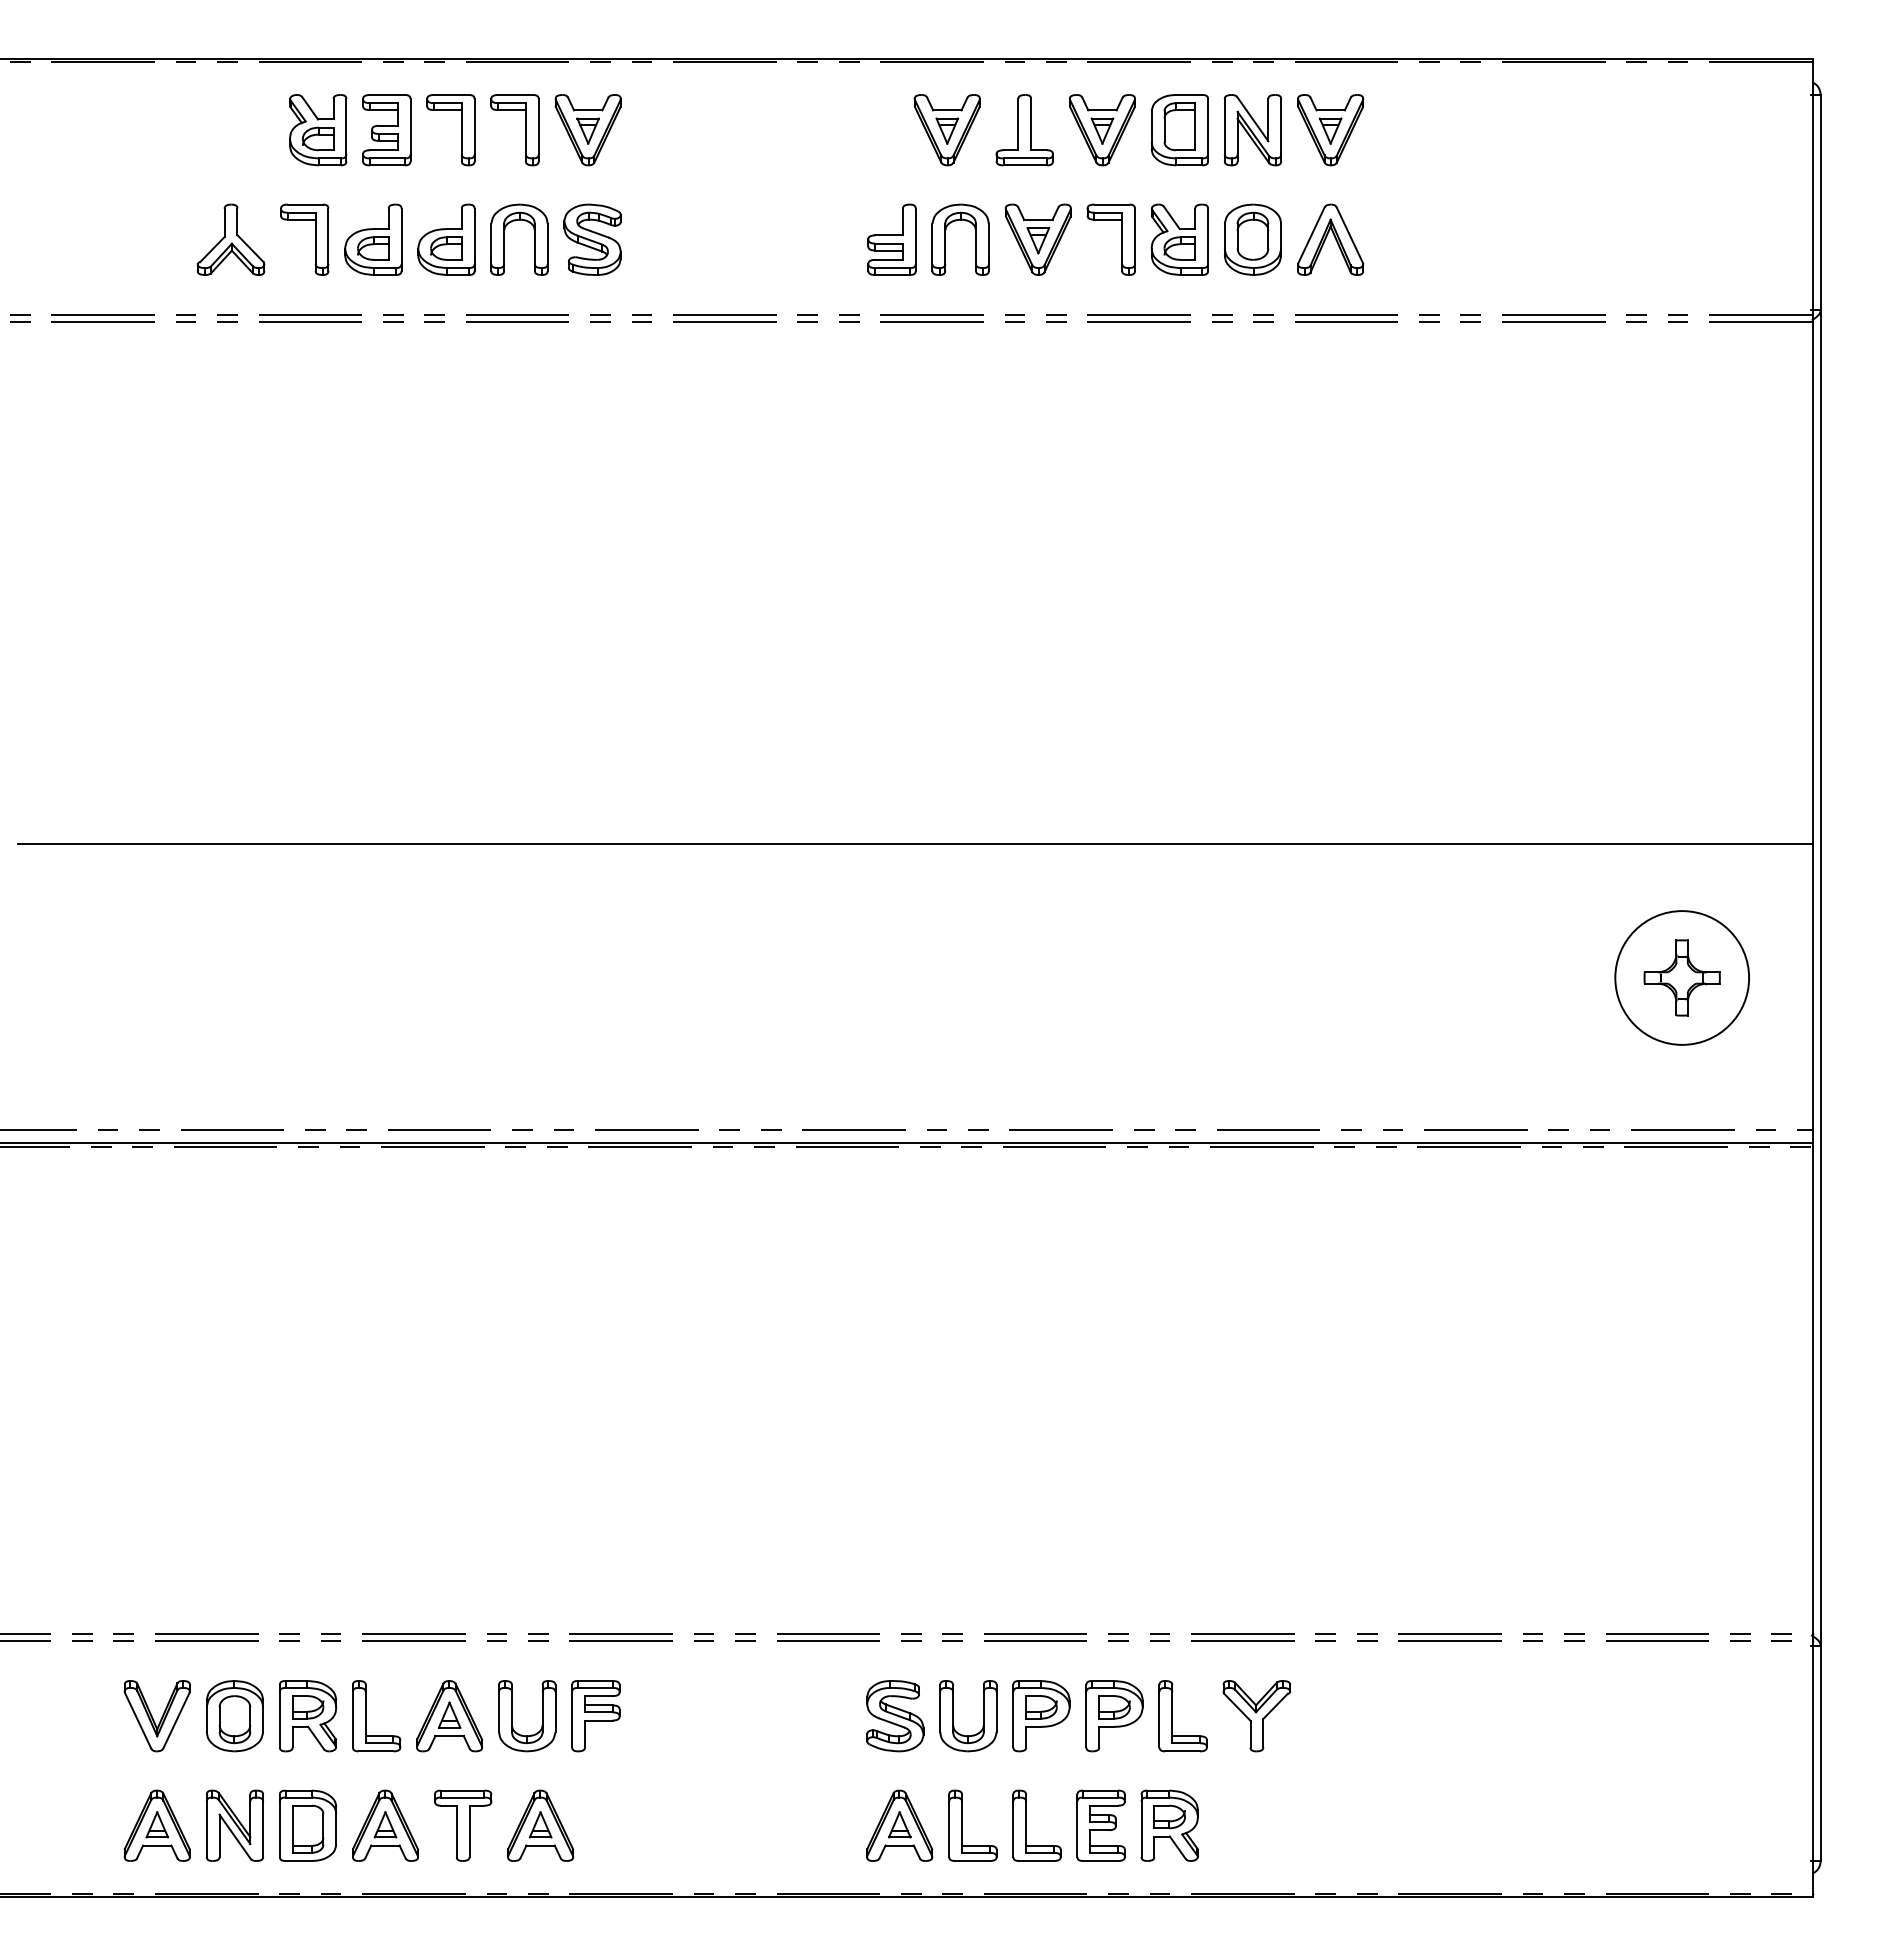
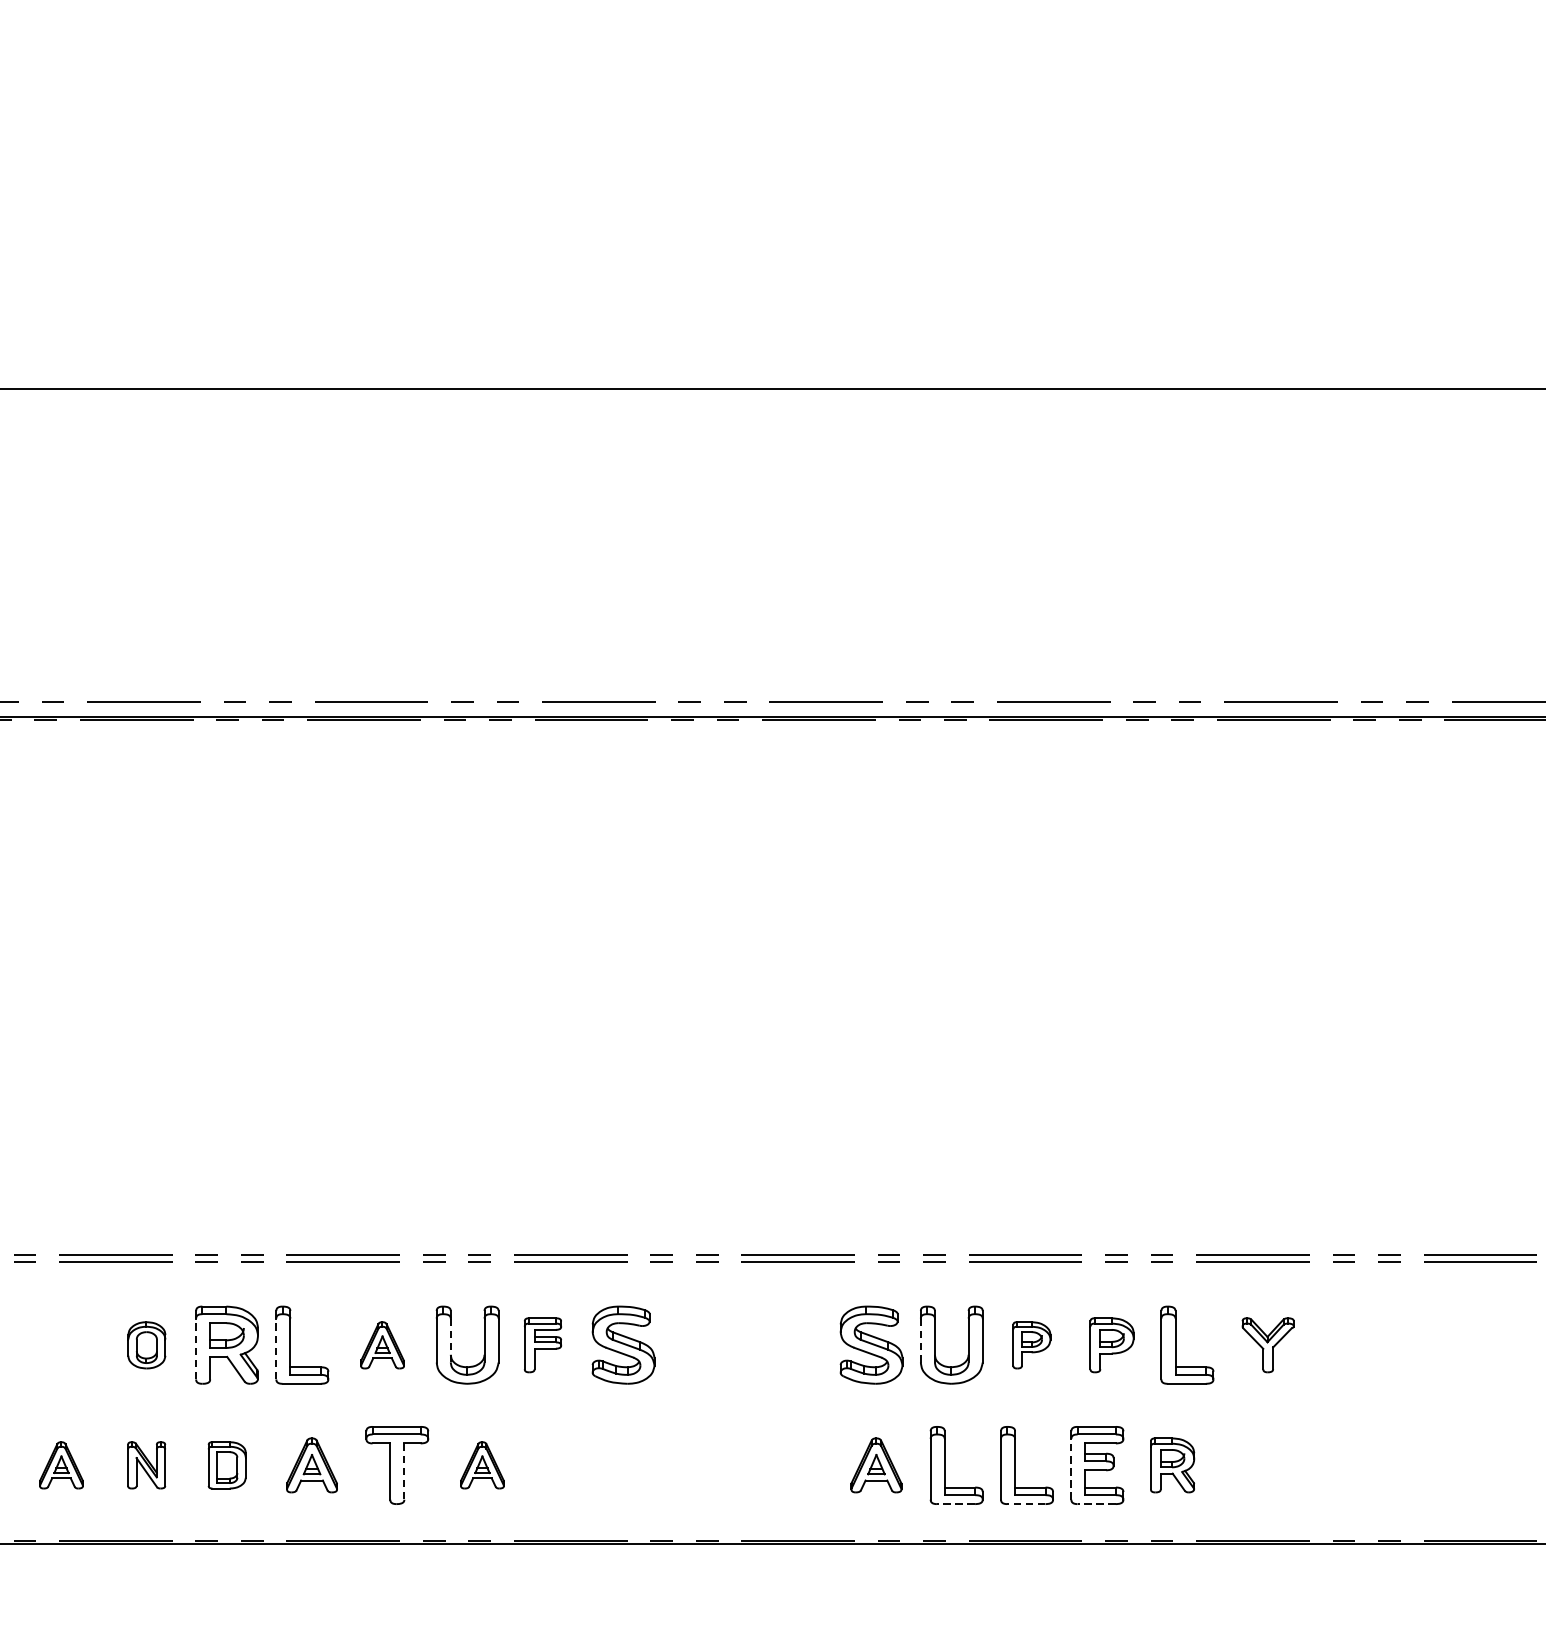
line: (511, 1711) -> (450, 1340), solid -> dashed
line: (940, 1711) -> (921, 1340), solid -> dashed
part: (156, 1716) -> (60, 1345), removed
part: (234, 1716) -> (146, 1345), size x0.6
part: (449, 1716) -> (382, 1345), size x0.6
part: (595, 1716) -> (542, 1345), size x0.7
part: (669, 1716) -> (623, 1345), added
part: (1041, 1716) -> (1031, 1345), size x0.6
part: (1114, 1716) -> (1112, 1345), size x0.7
part: (1256, 1716) -> (1267, 1345), size x0.7
line: (279, 1719) -> (195, 1348), solid -> dashed
line: (352, 1719) -> (275, 1348), solid -> dashed
part: (156, 1825) -> (60, 1465), size x0.6
part: (234, 1825) -> (146, 1465), size x0.6
part: (308, 1825) -> (227, 1465), size x0.6
part: (385, 1825) -> (312, 1465), size x0.7
part: (540, 1825) -> (482, 1465), size x0.6
part: (899, 1825) -> (876, 1465), size x0.7
part: (1169, 1825) -> (1172, 1465), size x0.7
line: (1077, 1829) -> (1071, 1469), solid -> dashed
line: (469, 1831) -> (404, 1471), solid -> dashed
line: (971, 1860) -> (955, 1503), solid -> dashed
line: (1035, 1860) -> (1025, 1503), solid -> dashed
line: (1100, 1860) -> (1096, 1503), solid -> dashed

